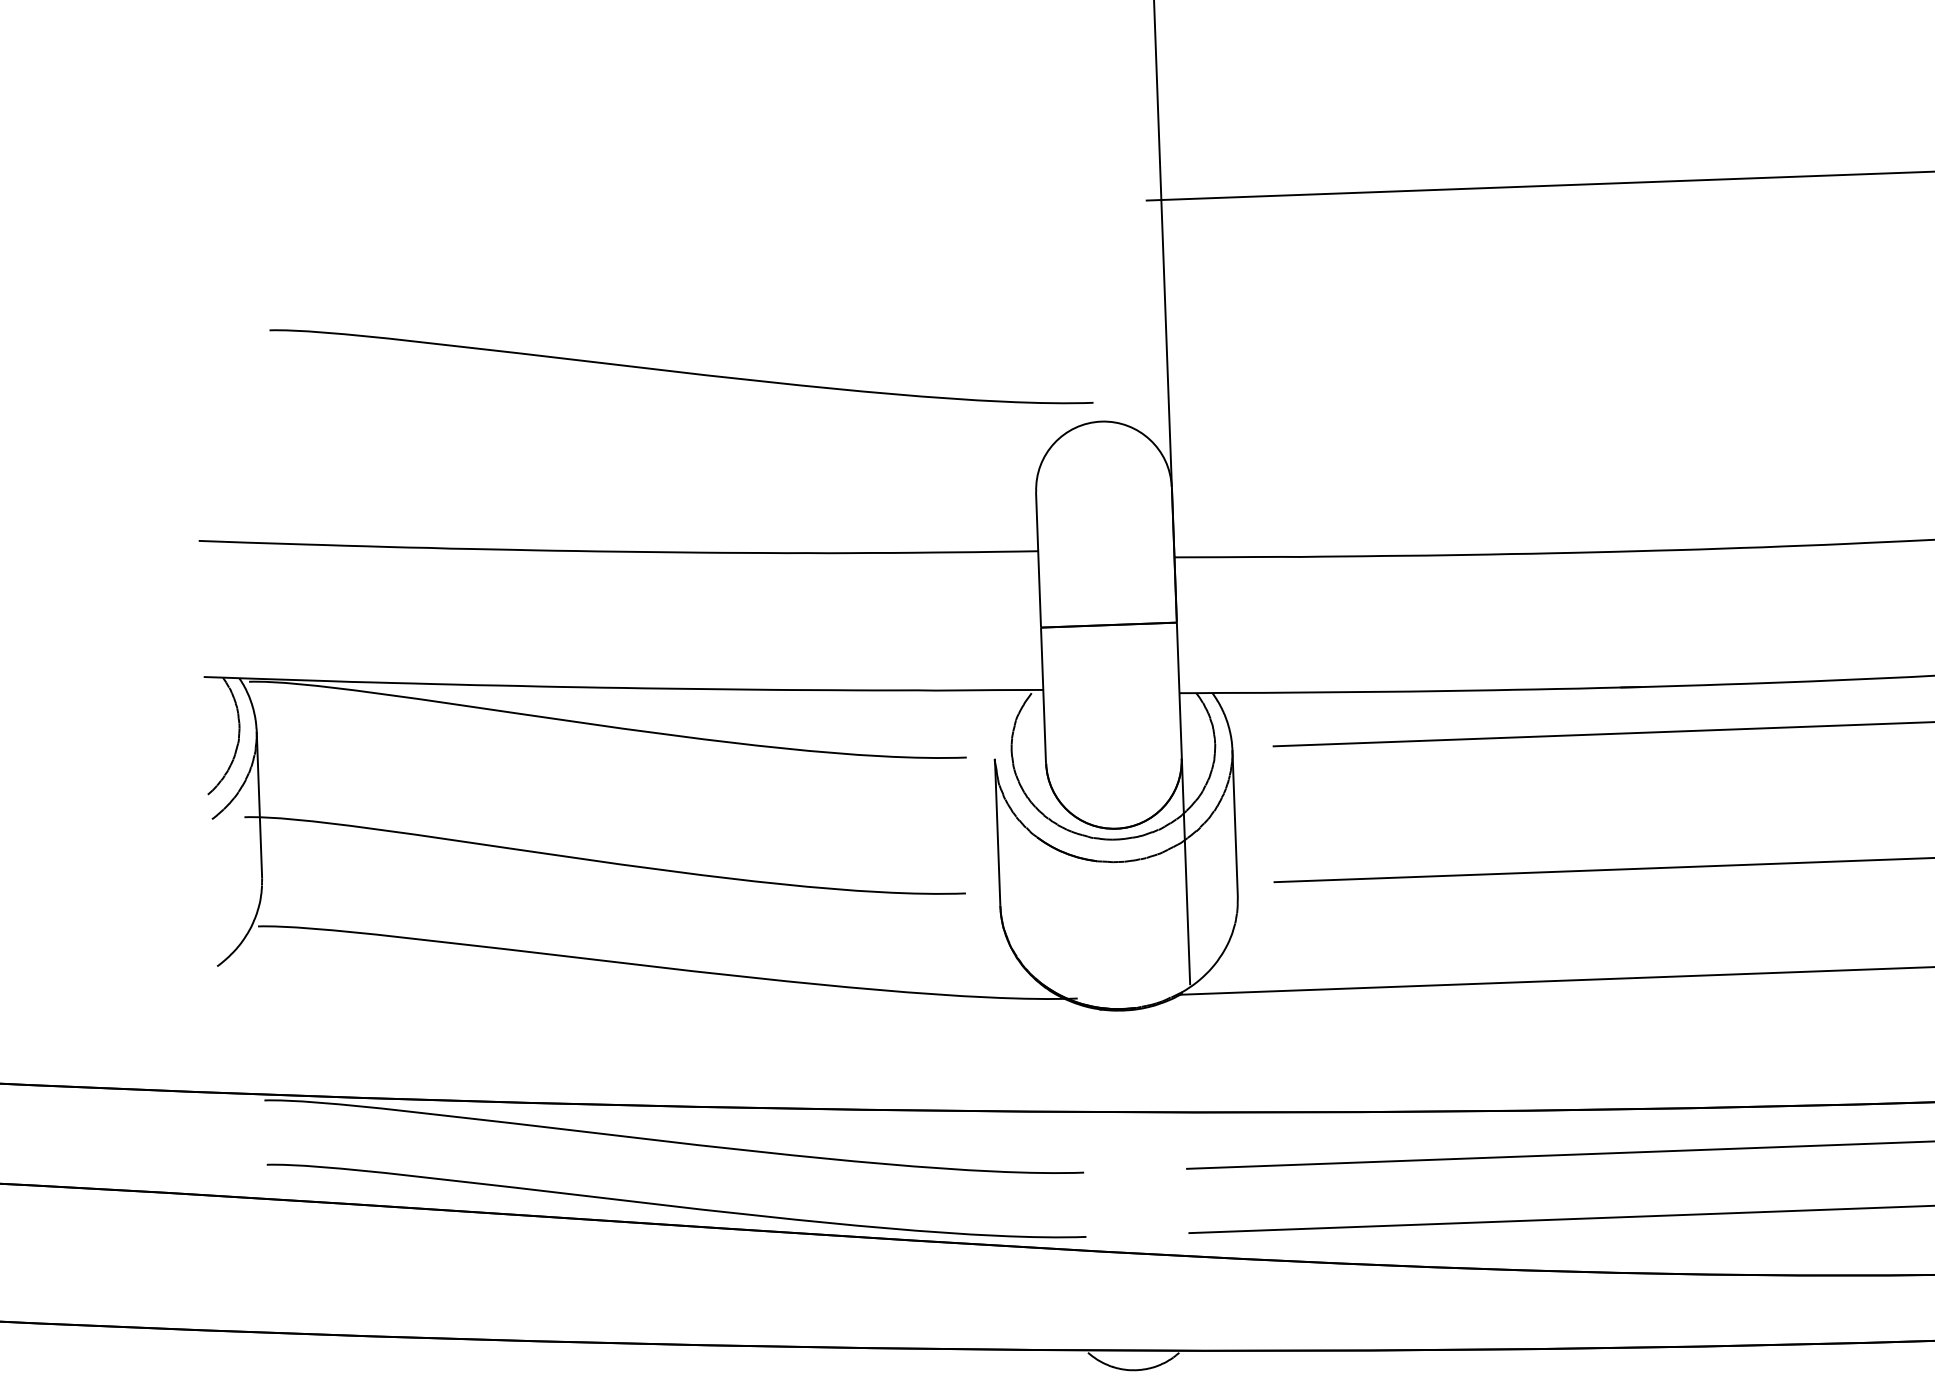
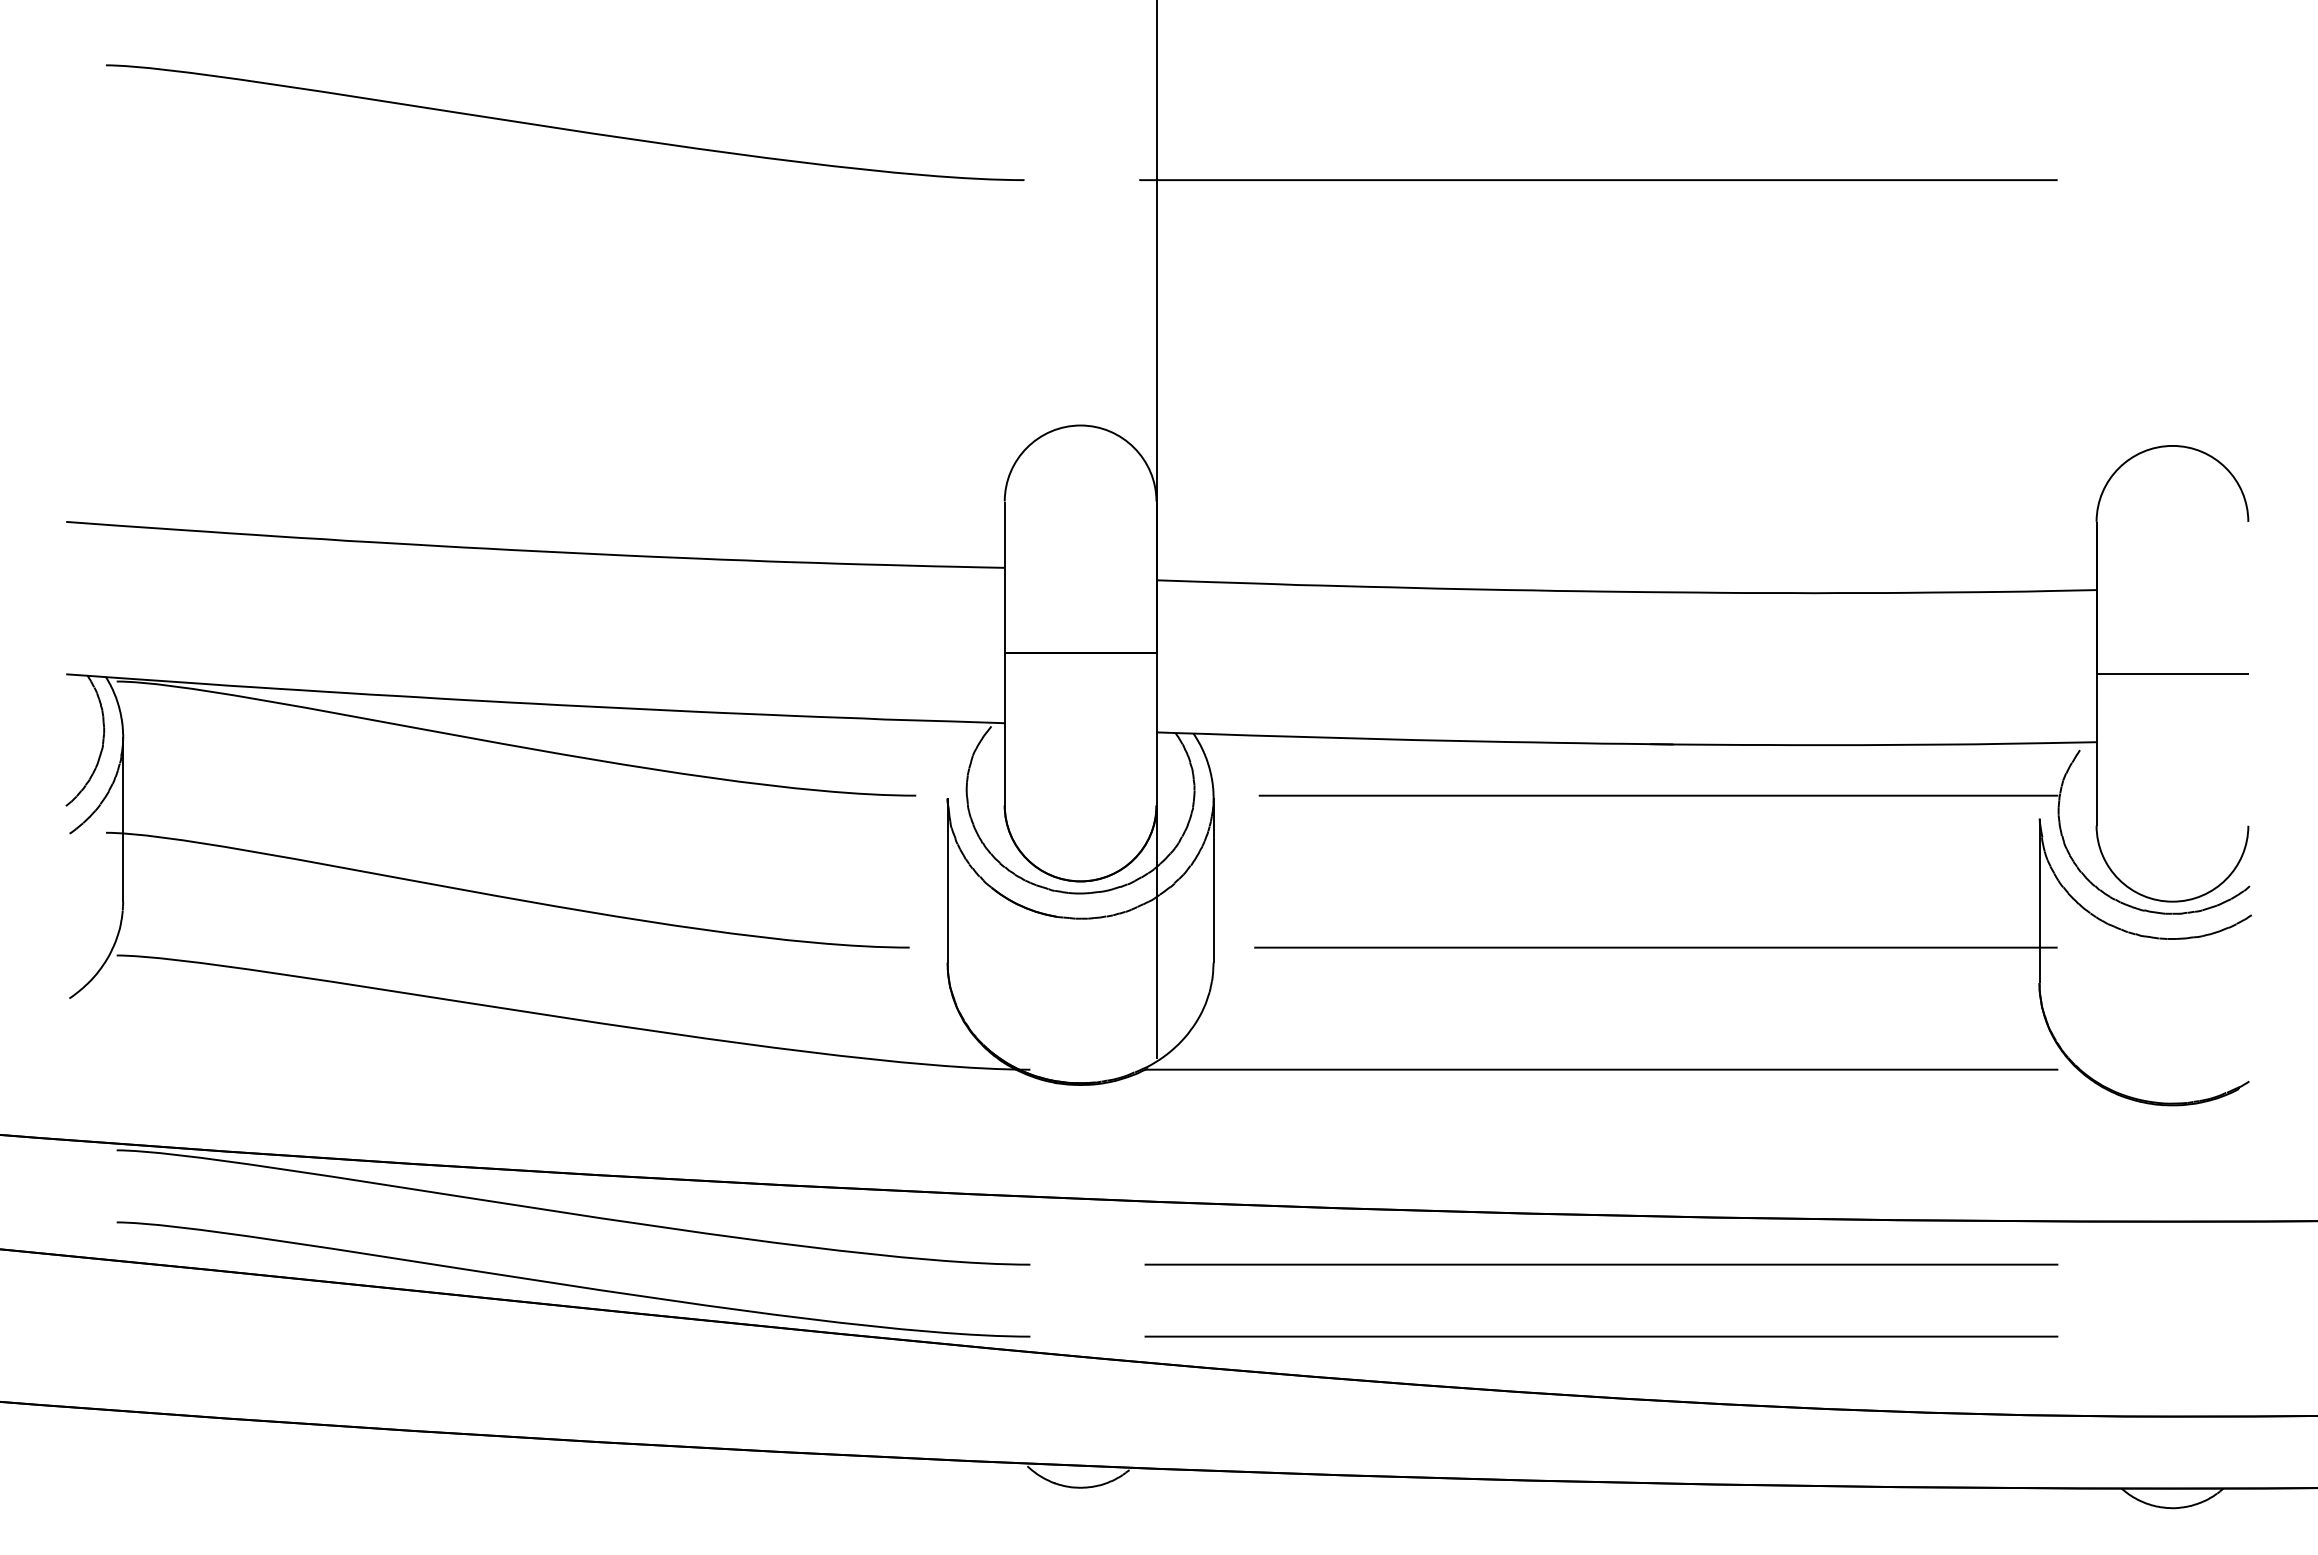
curve: (681, 371) -> (565, 128), moved

